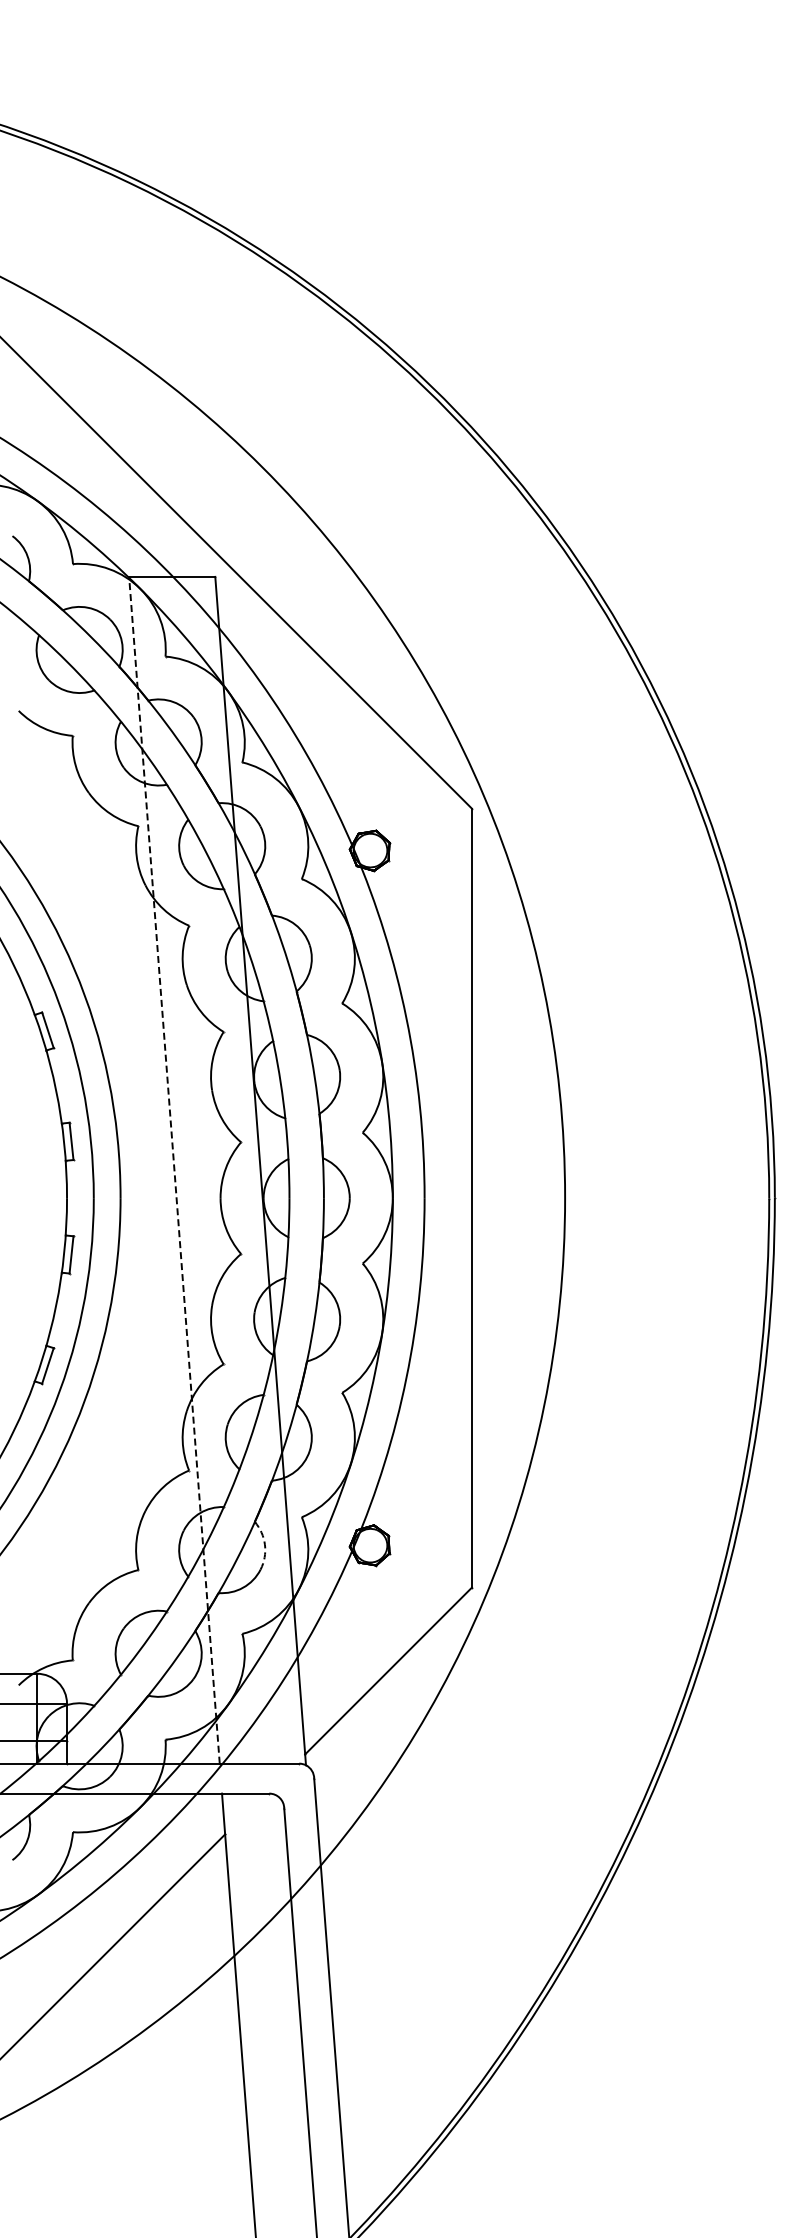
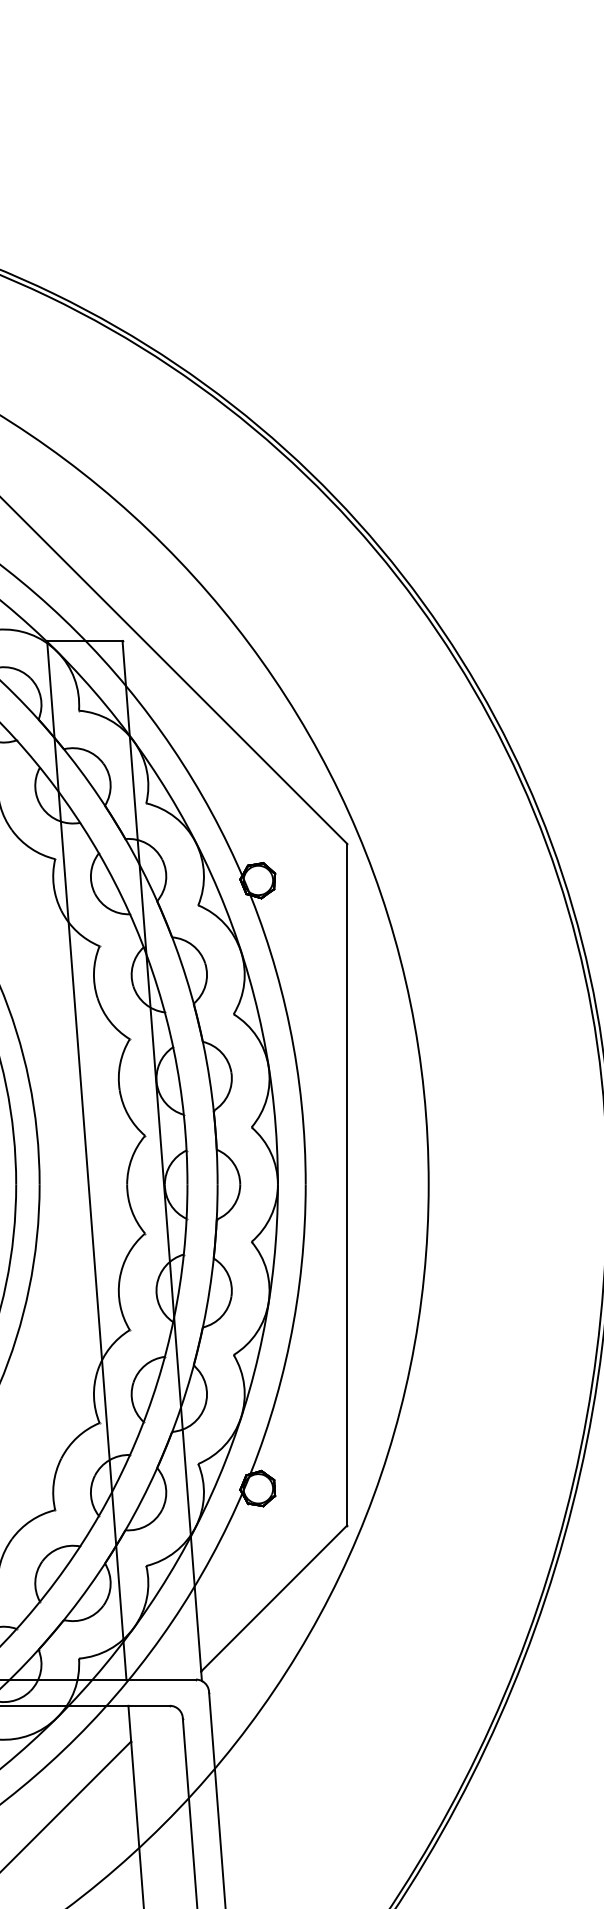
line: (174, 1169) -> (86, 1159), dashed -> solid
arc: (264, 1544) -> (165, 1487), dashed -> solid

